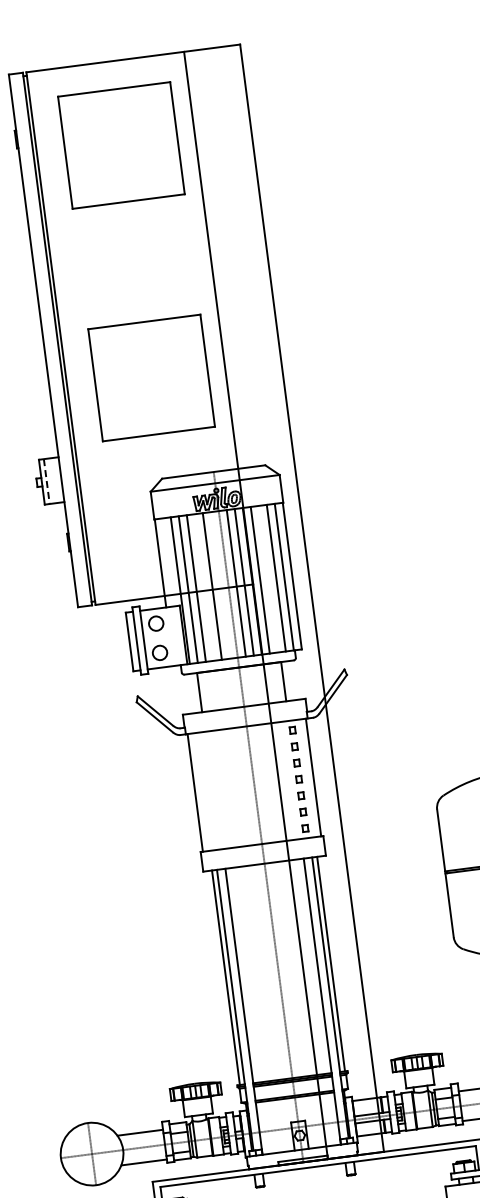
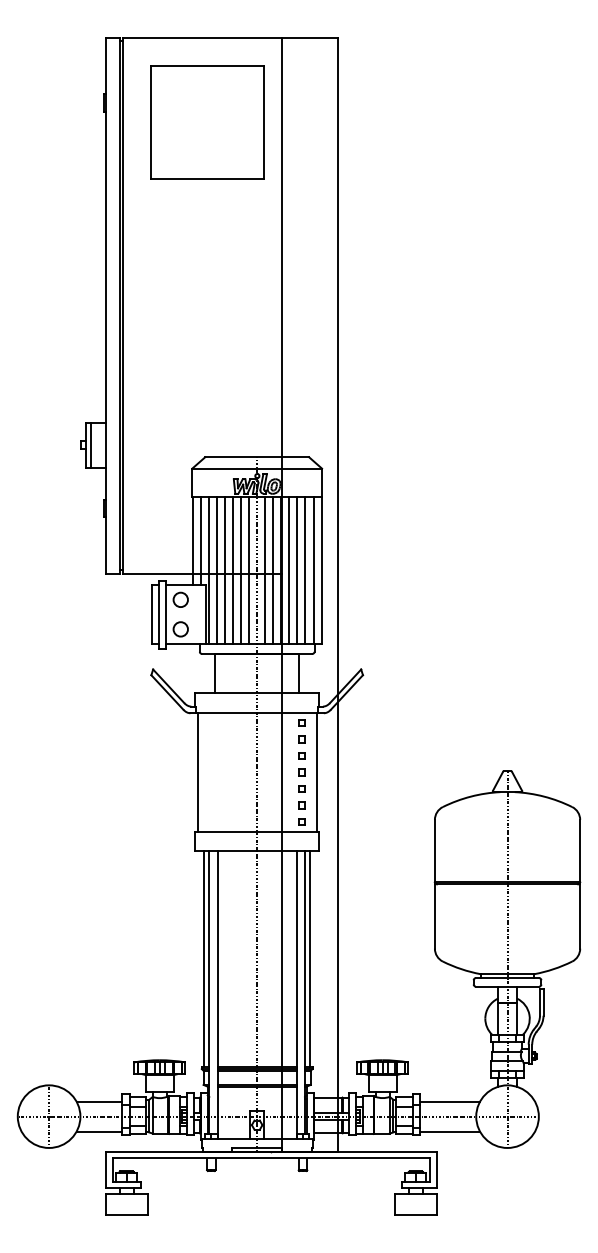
part: (151, 378) -> (207, 356), removed
line: (46, 481) -> (90, 445), dashed -> solid
line: (168, 562) -> (200, 540), added
line: (268, 579) -> (297, 570), added
line: (220, 585) -> (249, 570), added
line: (204, 587) -> (233, 570), added

